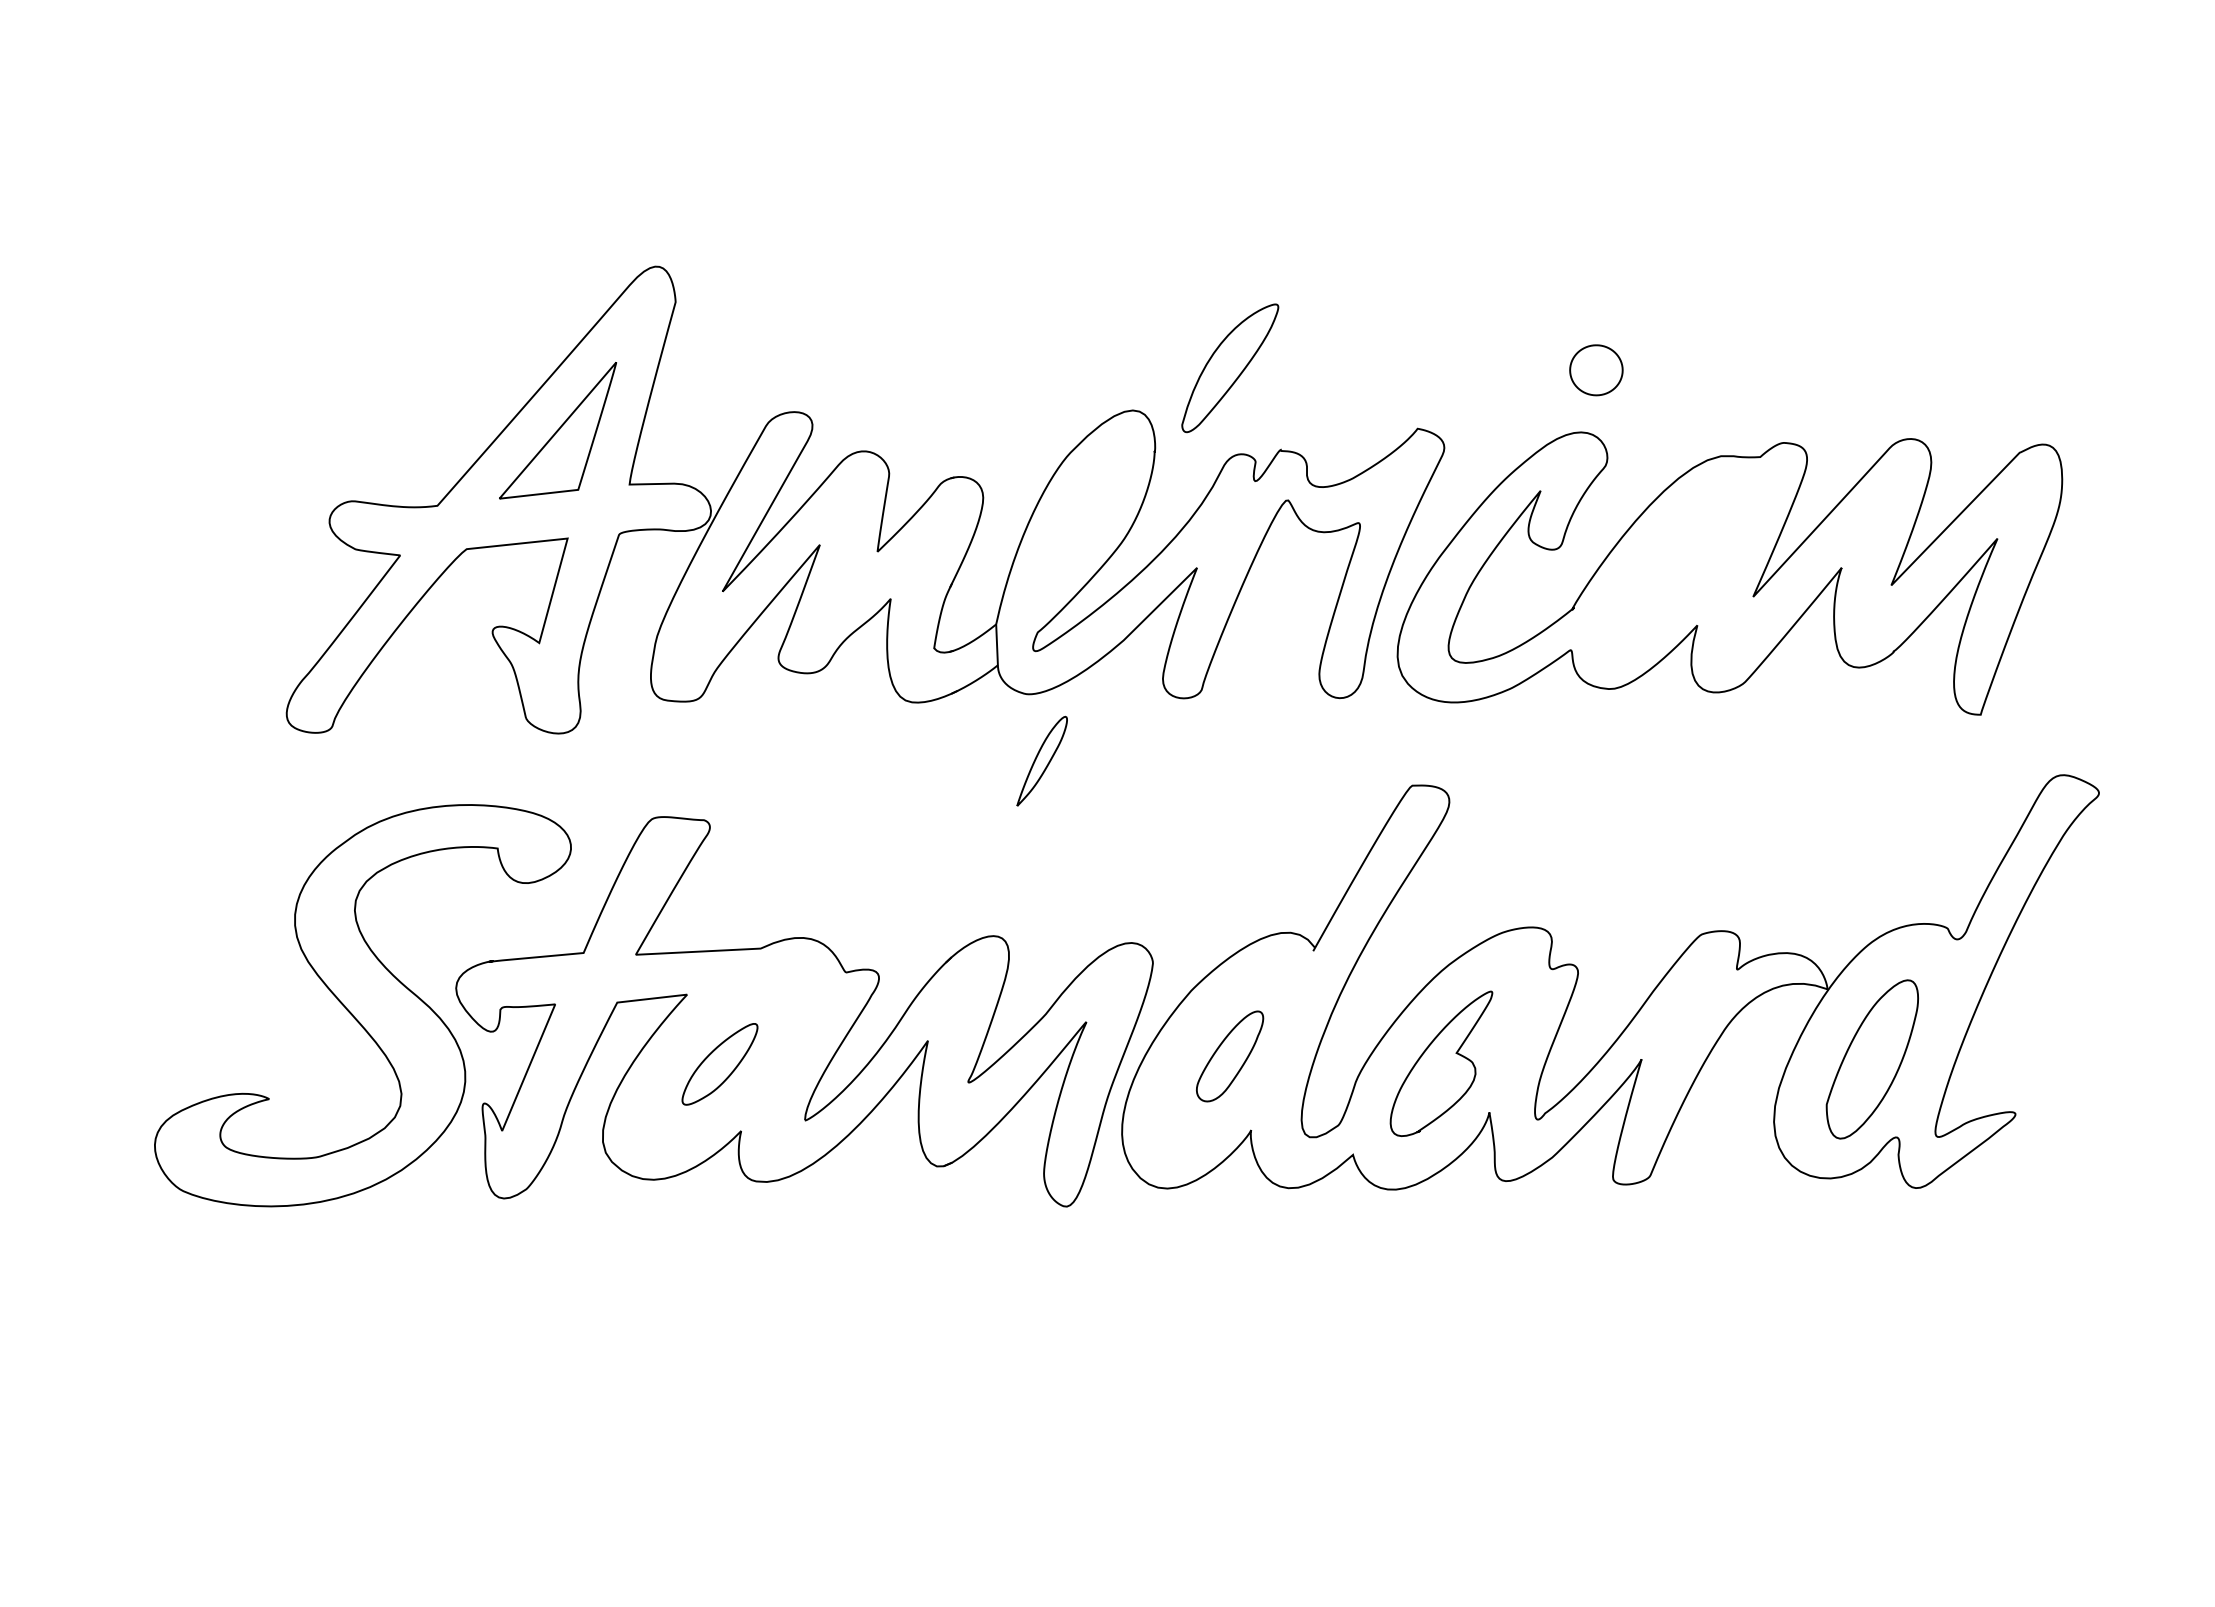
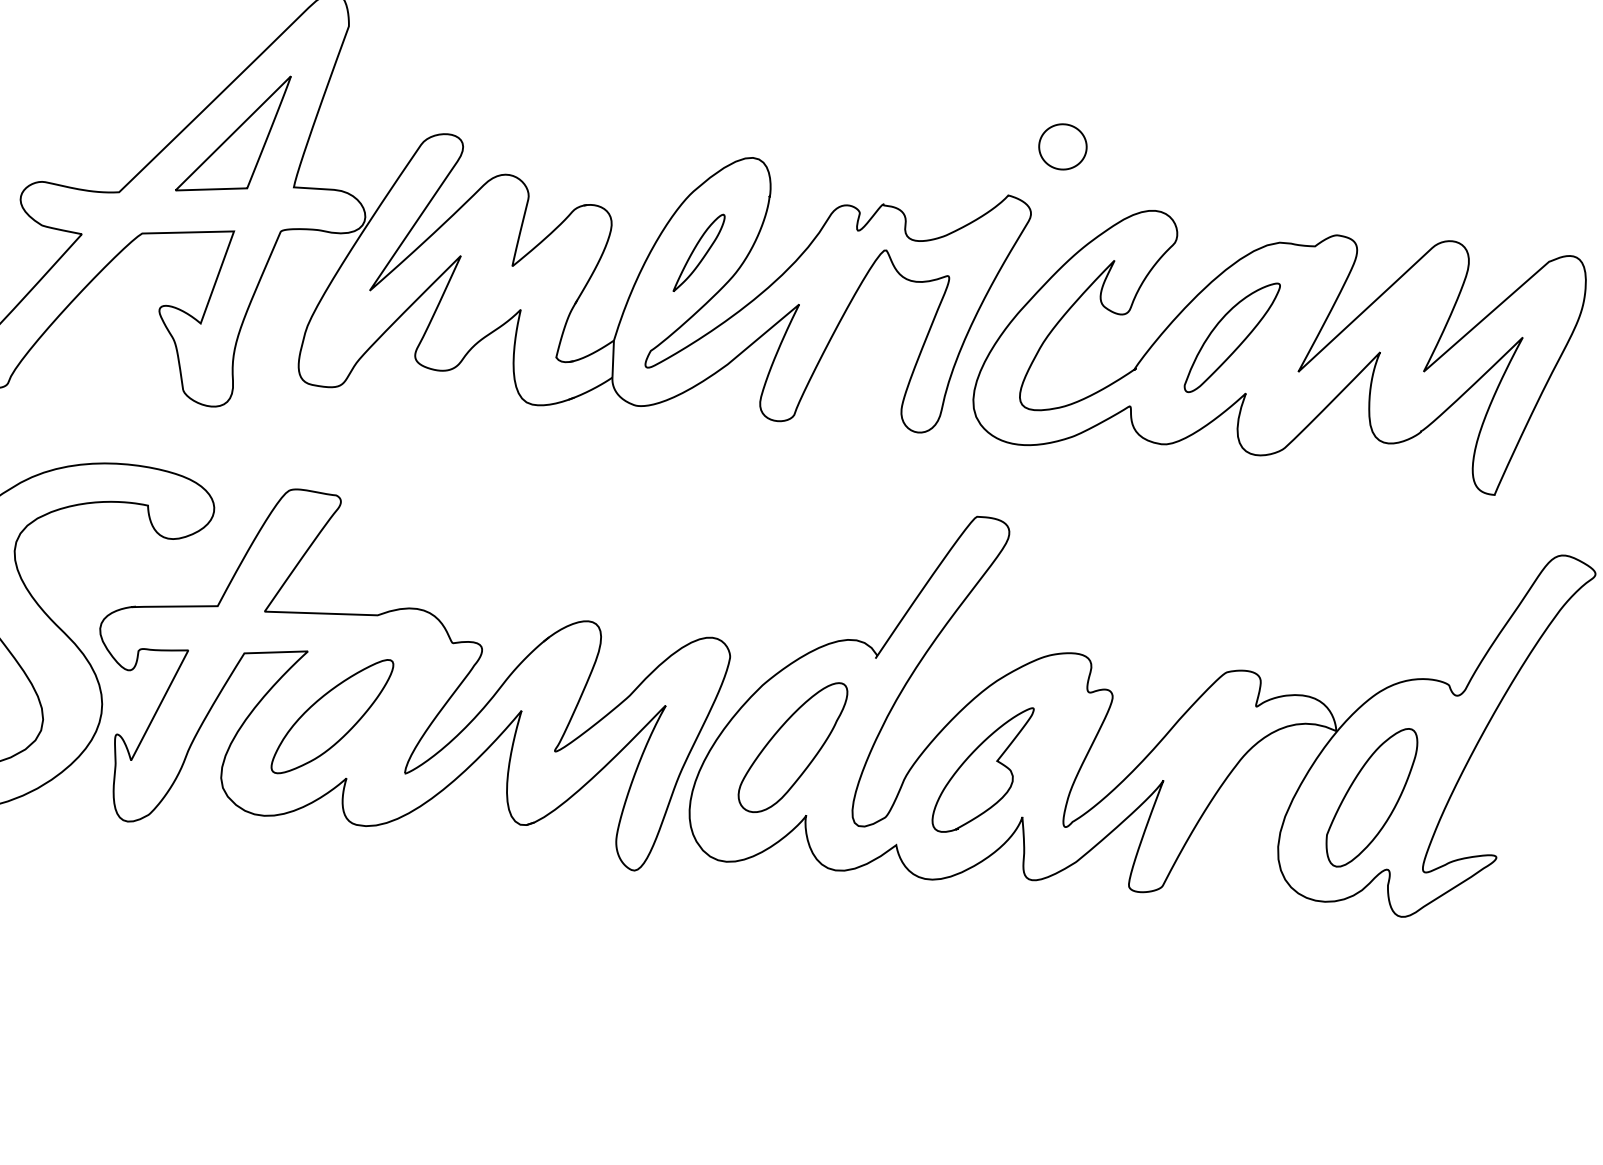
part: (1230, 368) -> (1232, 337), moved
part: (1596, 370) -> (1062, 147), moved
part: (1041, 760) -> (698, 252), moved
part: (1229, 1056) -> (792, 747), size x1.67
part: (719, 1064) -> (331, 716), size x1.67

